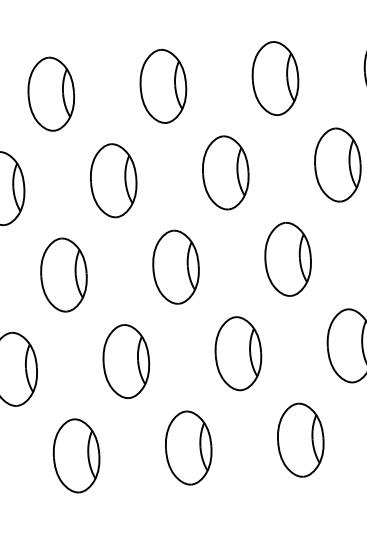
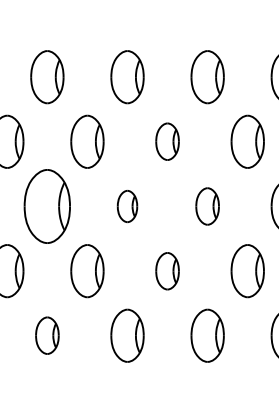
part: (225, 172) -> (167, 141), size x0.7
part: (287, 259) -> (207, 206), size x0.7
part: (176, 267) -> (127, 206), size x0.6
part: (64, 275) -> (47, 206), size x1.4
part: (238, 354) -> (167, 271), size x0.7
part: (76, 455) -> (47, 335), size x0.7

